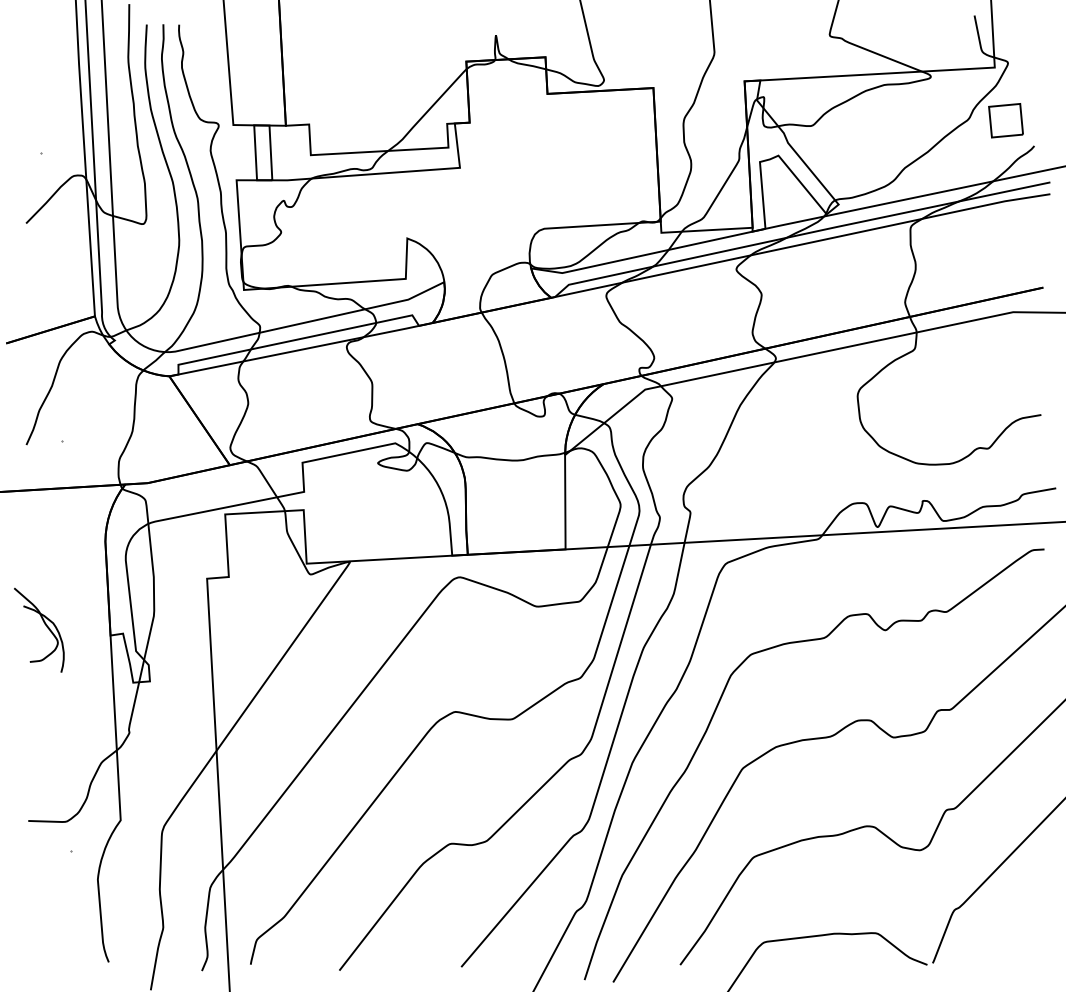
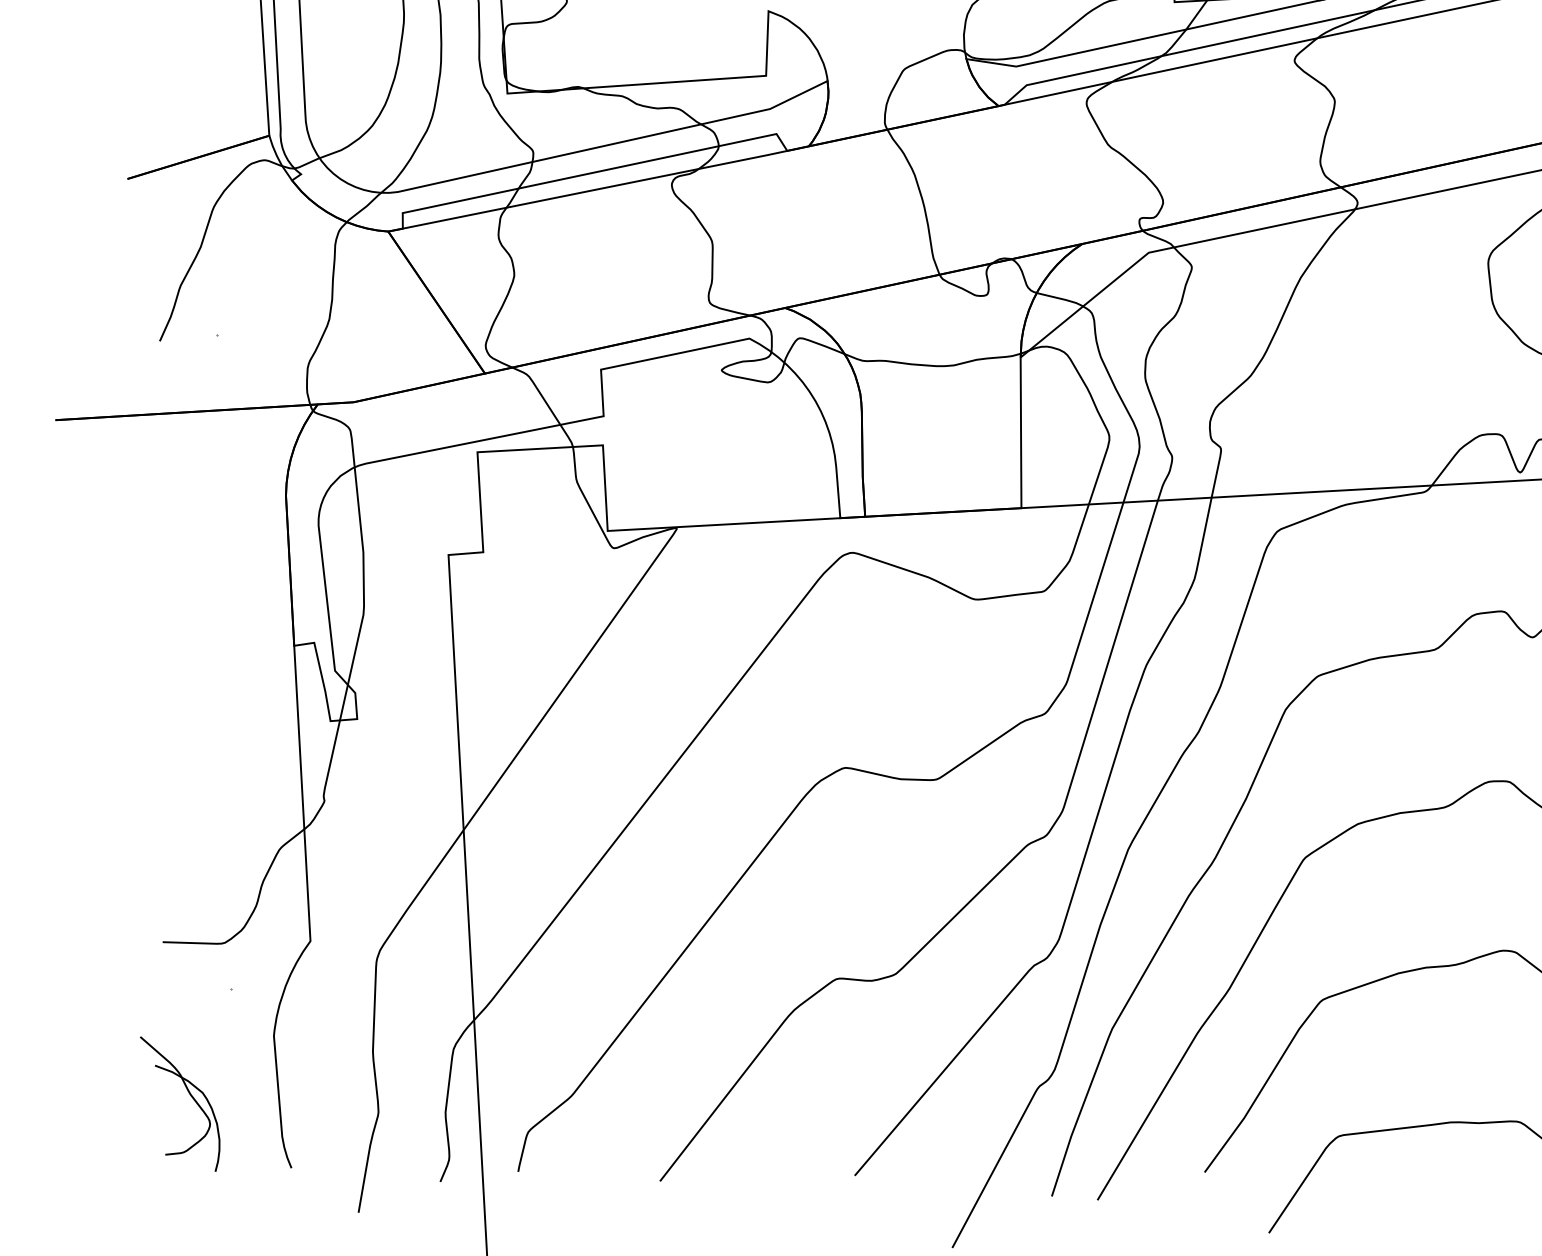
part: (44, 624) -> (188, 1094), moved

